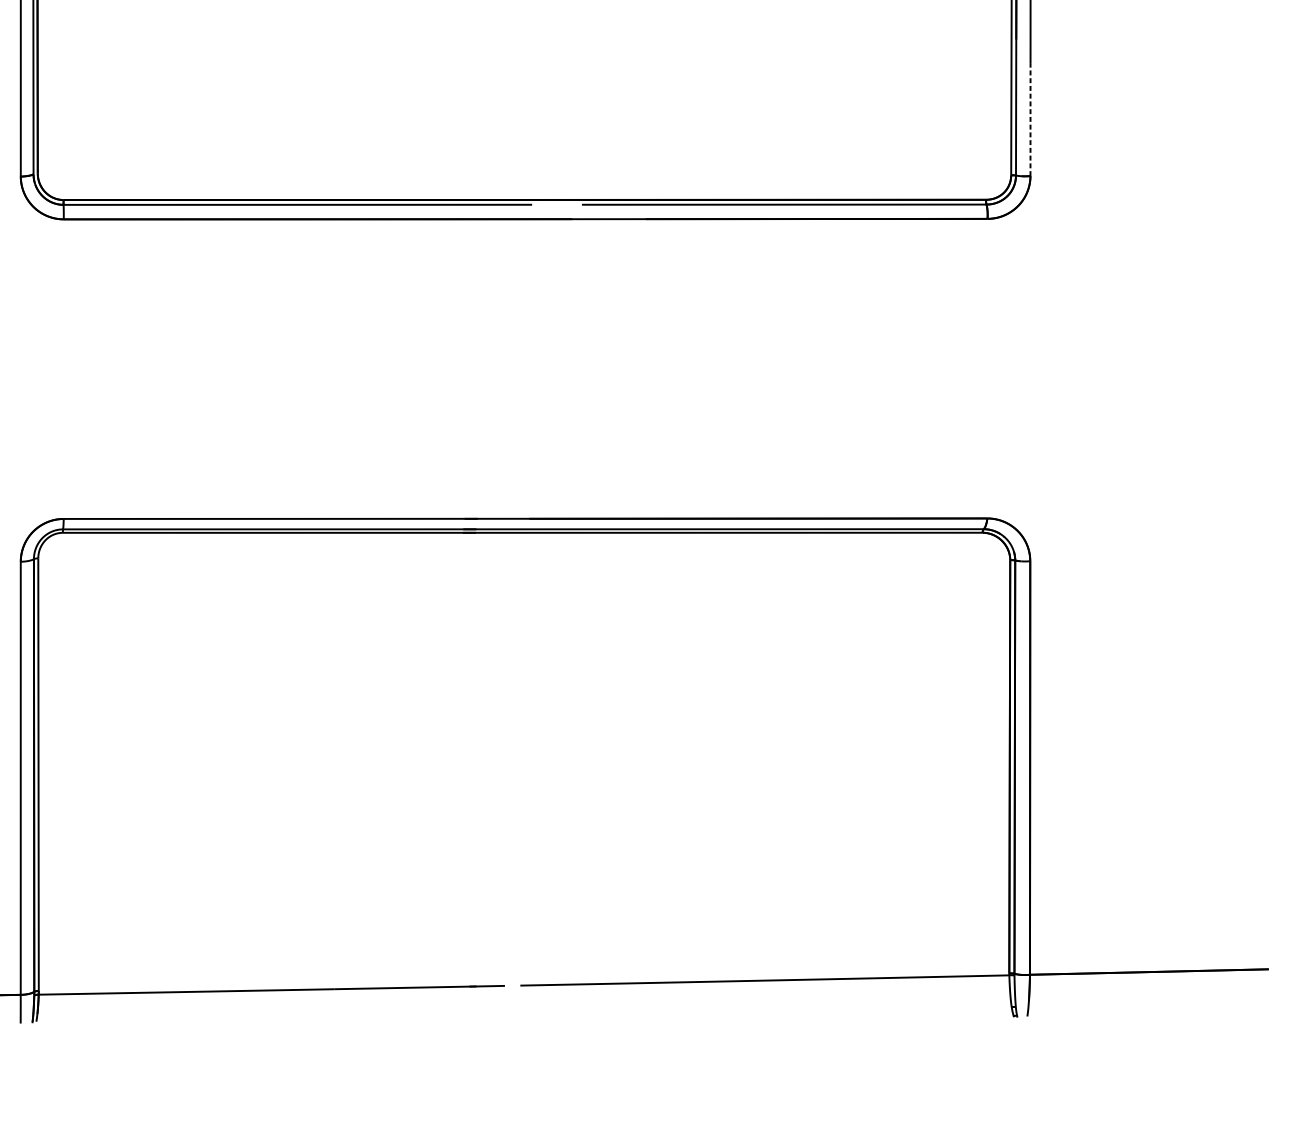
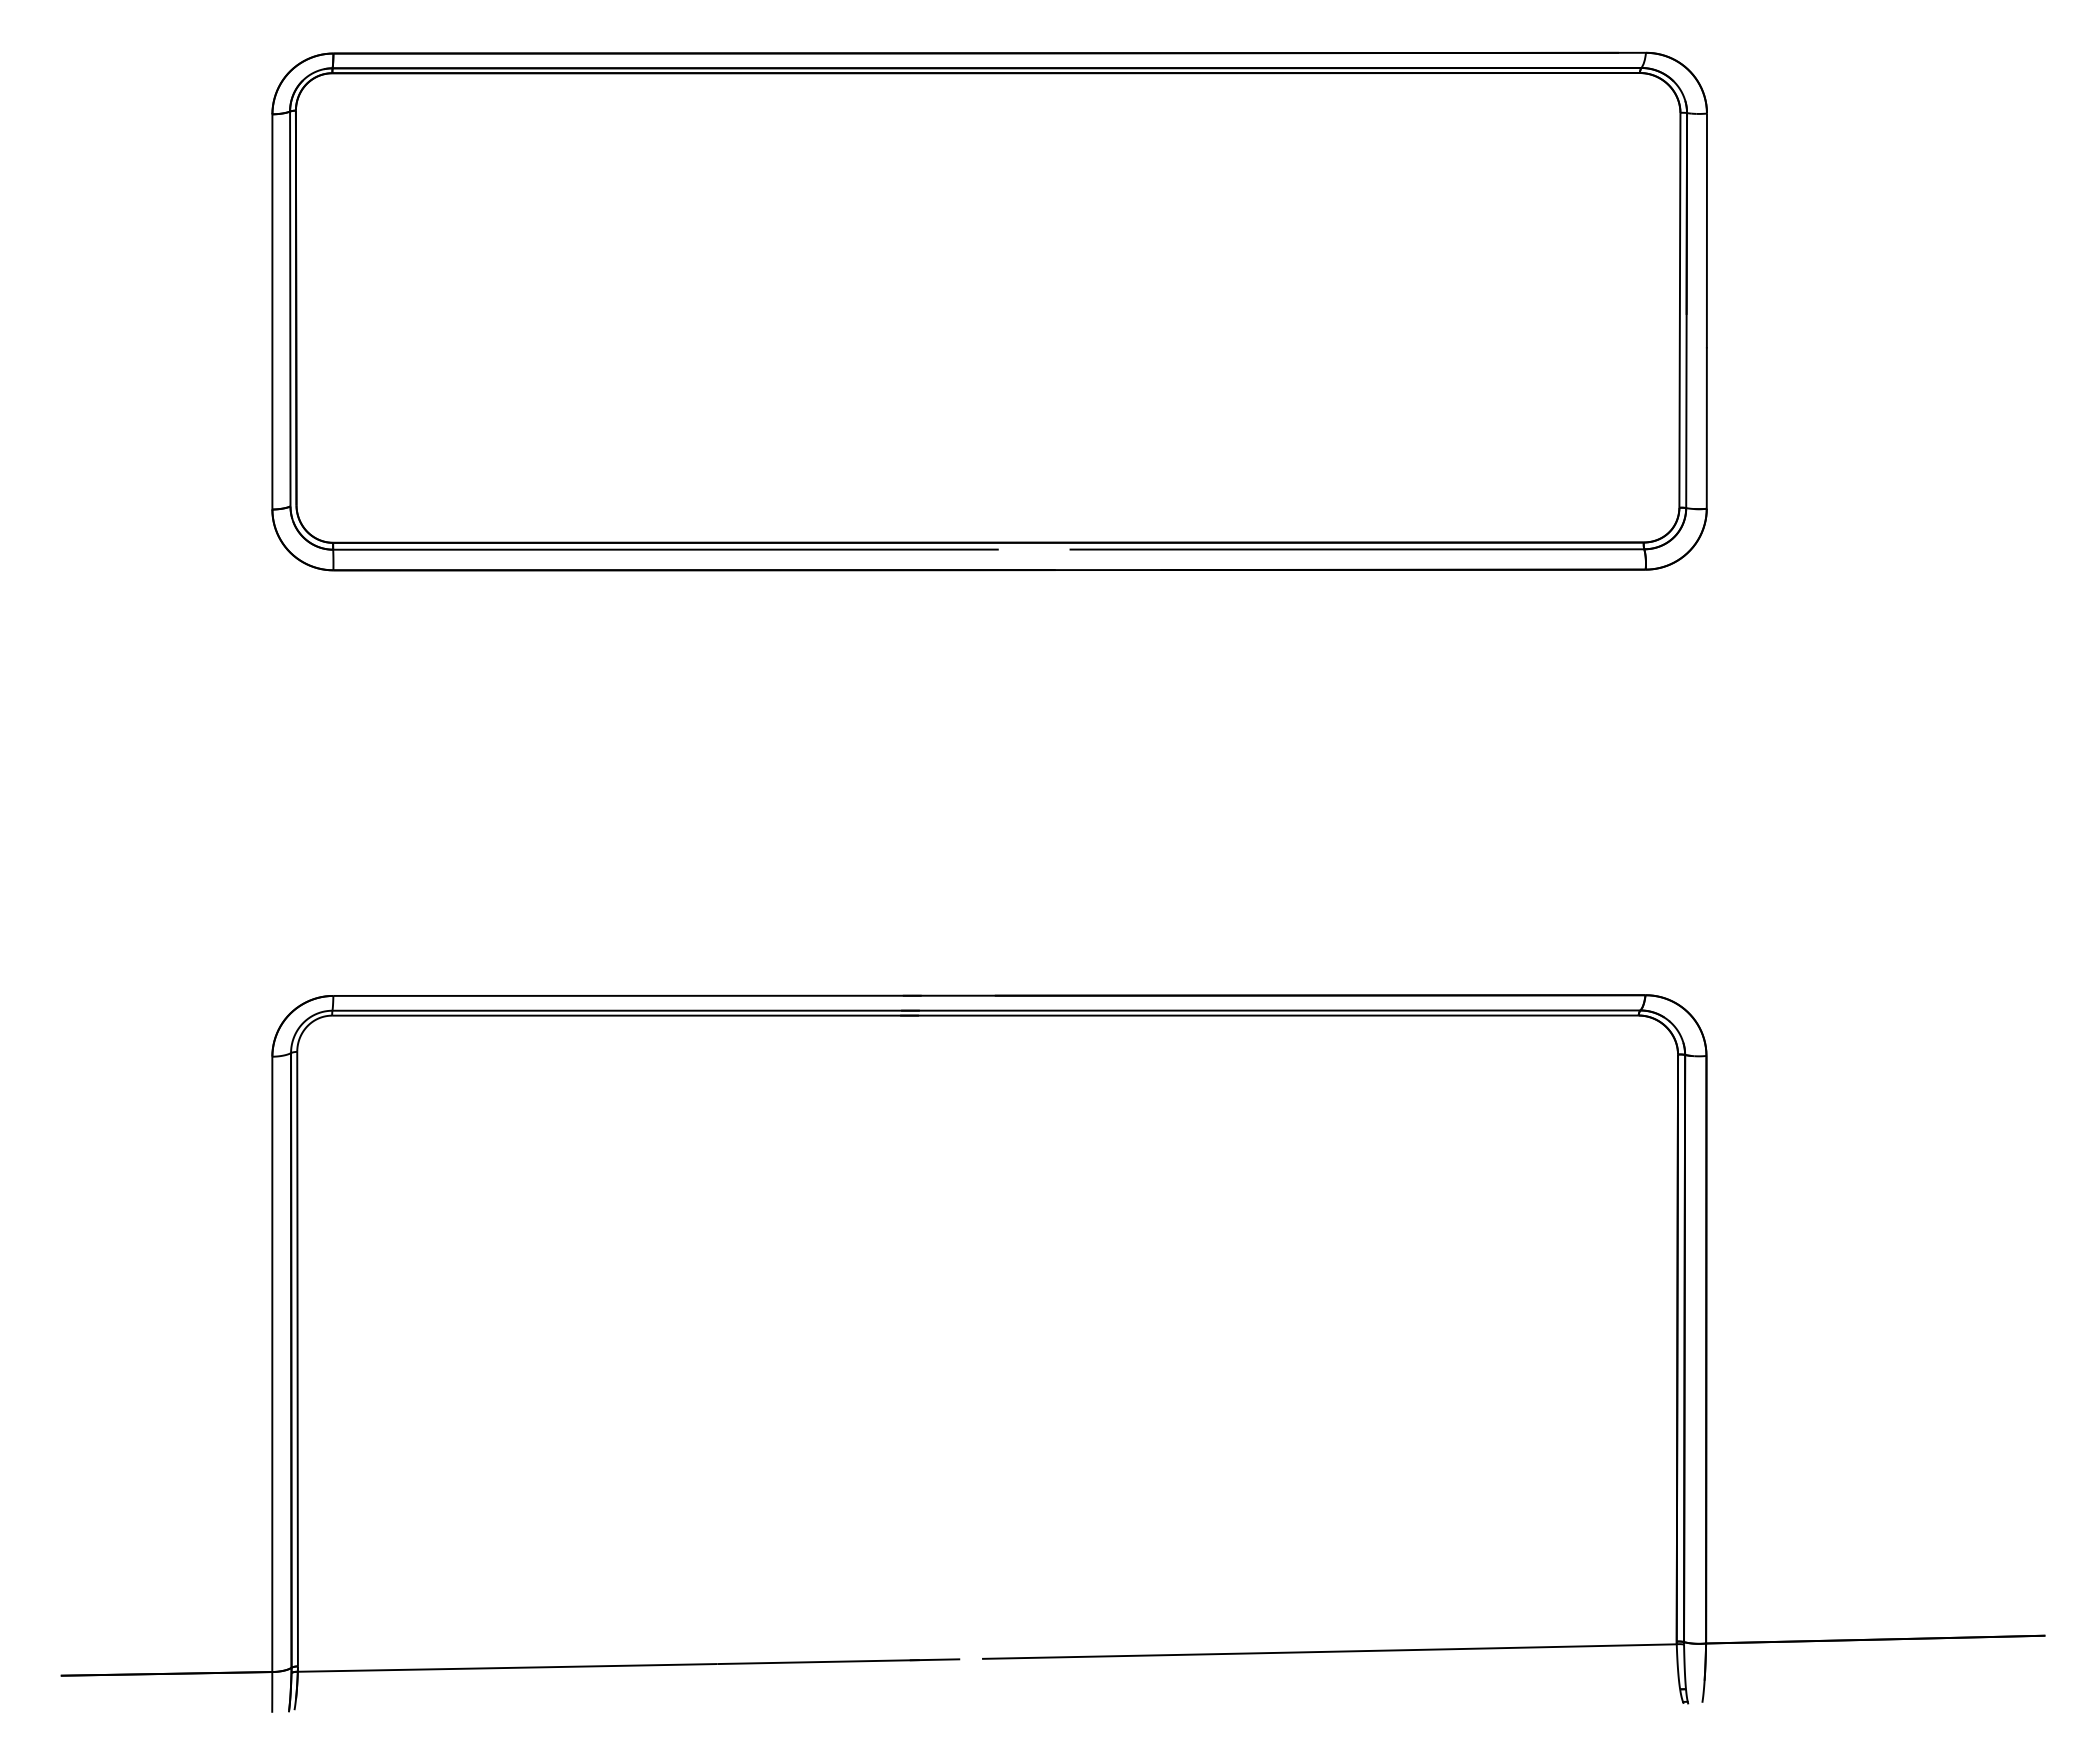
line: (1030, 119) -> (1706, 428), dashed -> solid

